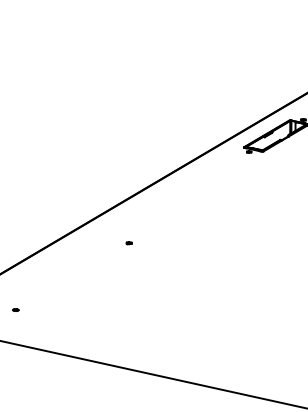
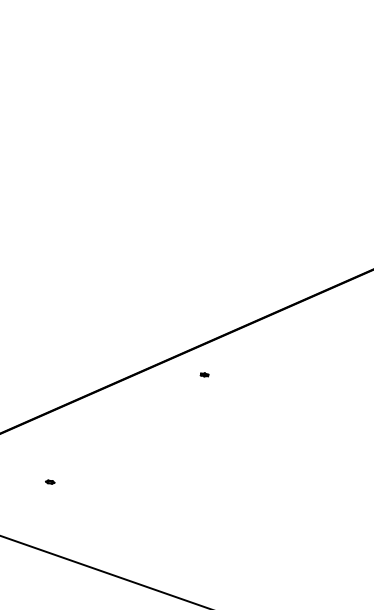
part: (128, 243) -> (203, 375), moved
part: (15, 309) -> (49, 481), moved

